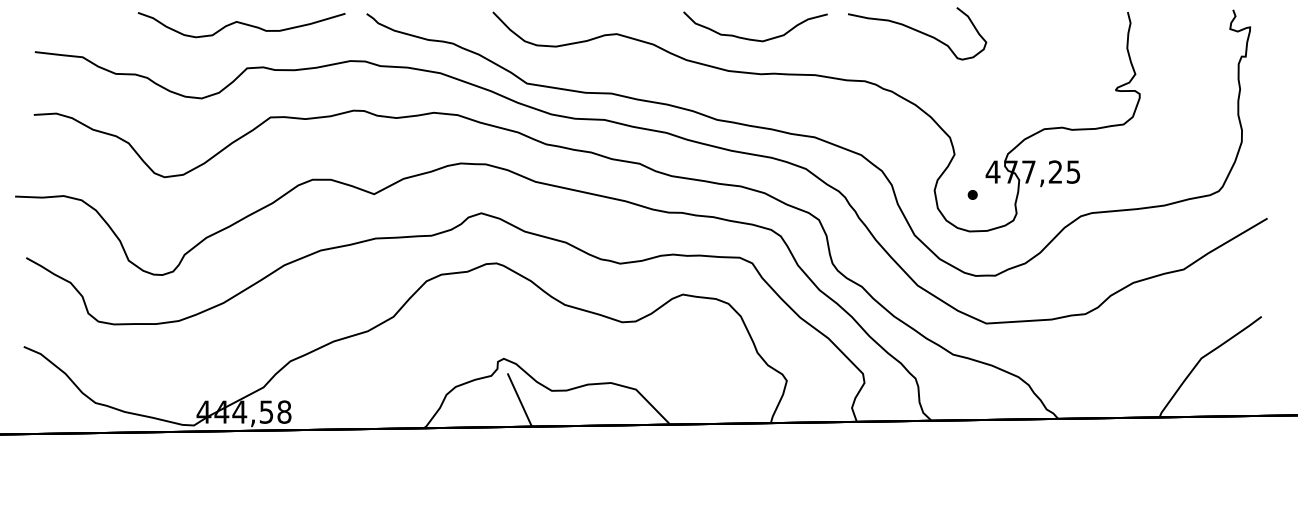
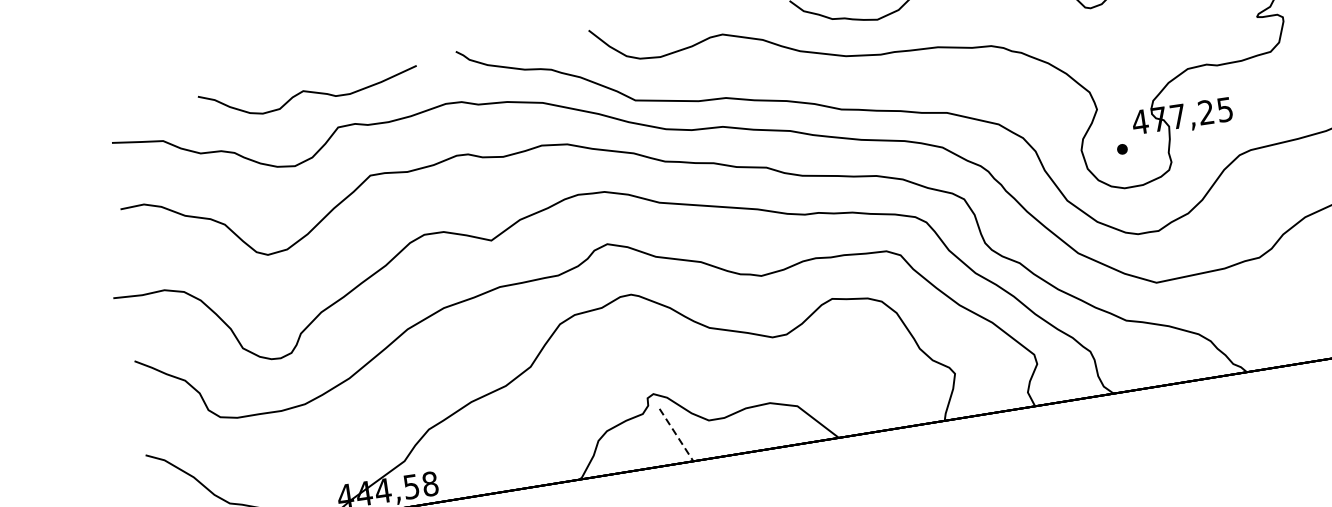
curve: (241, 24) -> (308, 93), moved
line: (520, 401) -> (677, 436), solid -> dashed

